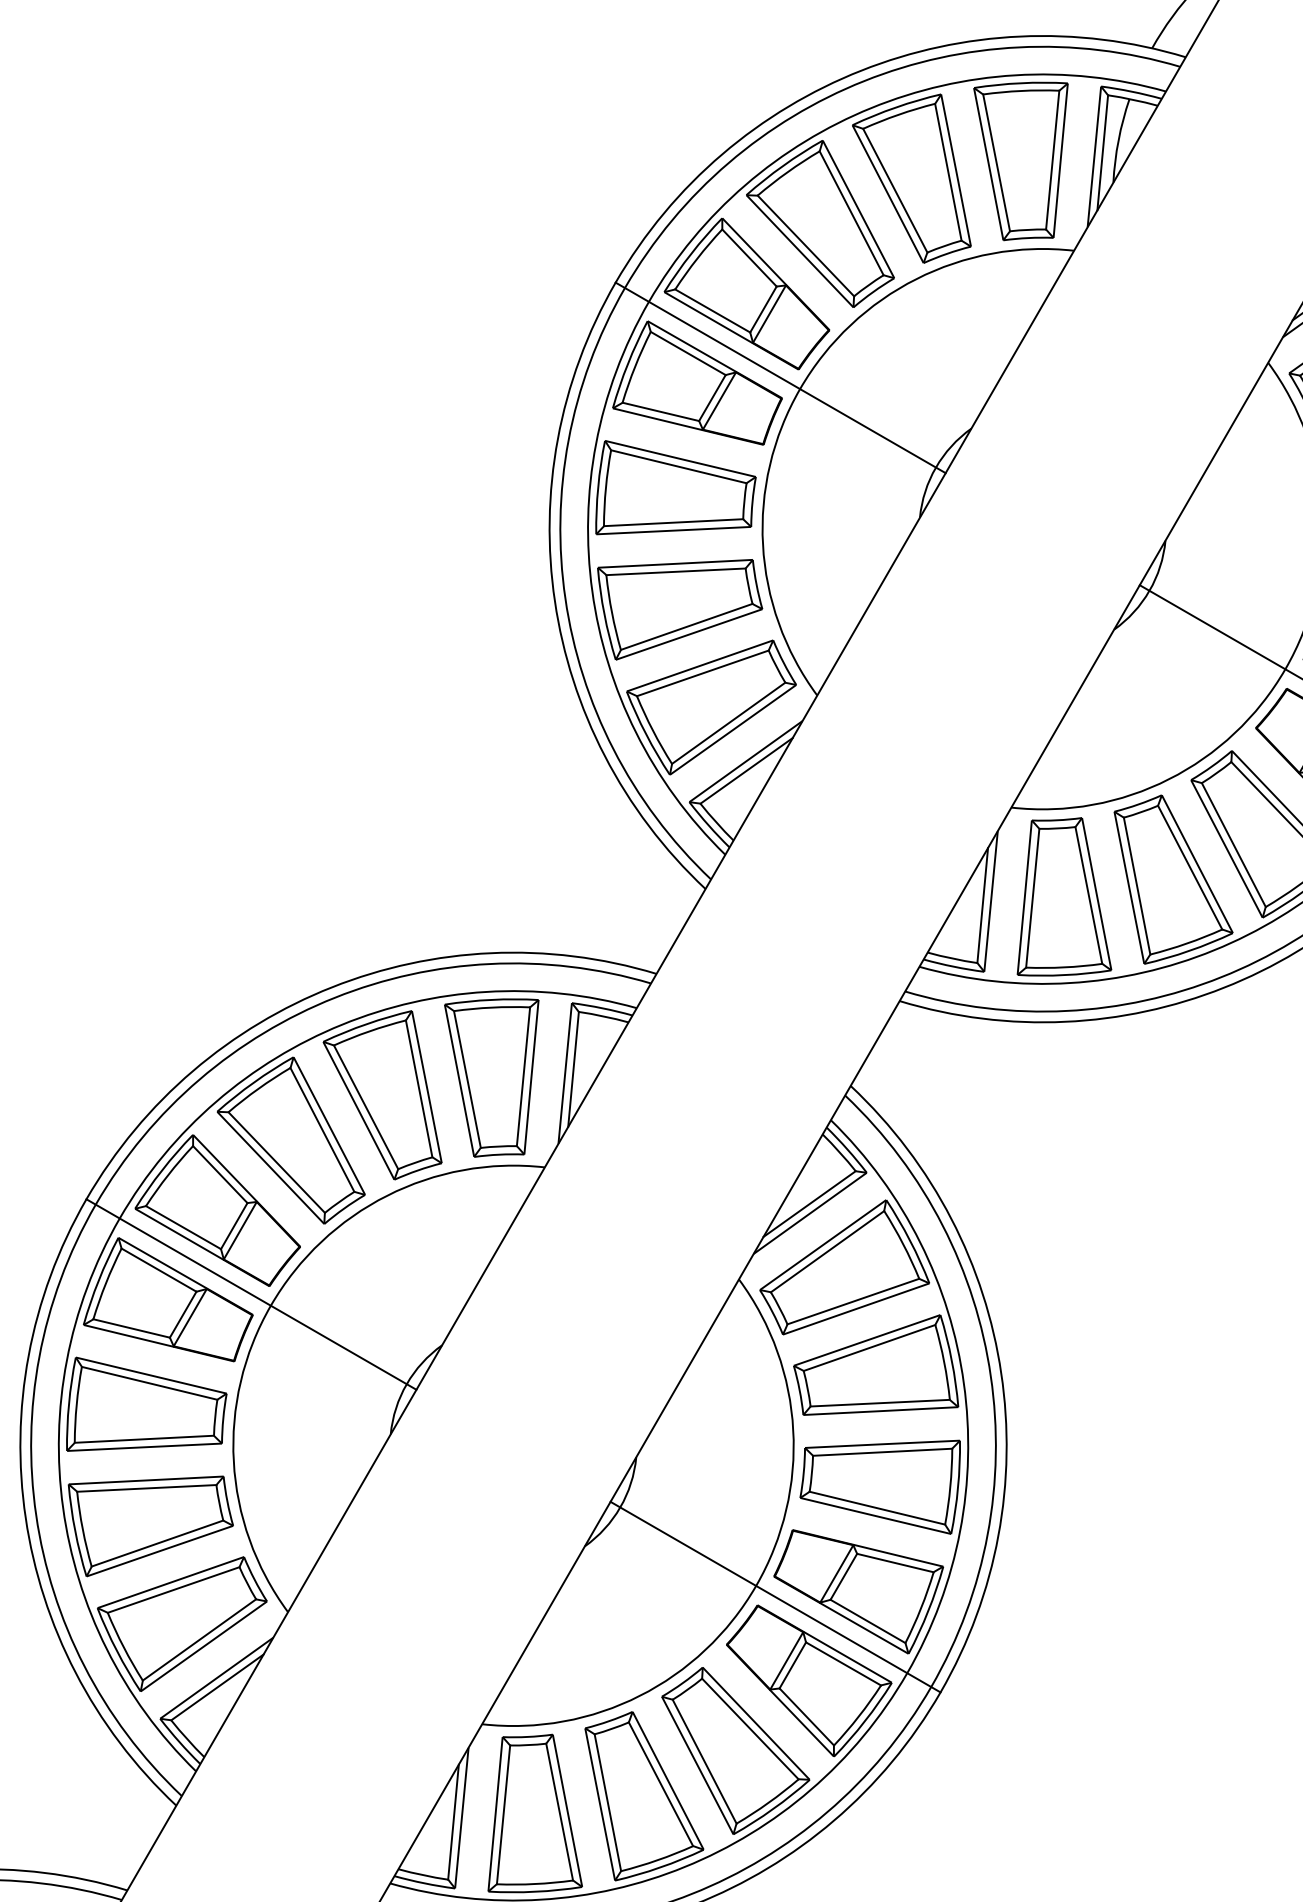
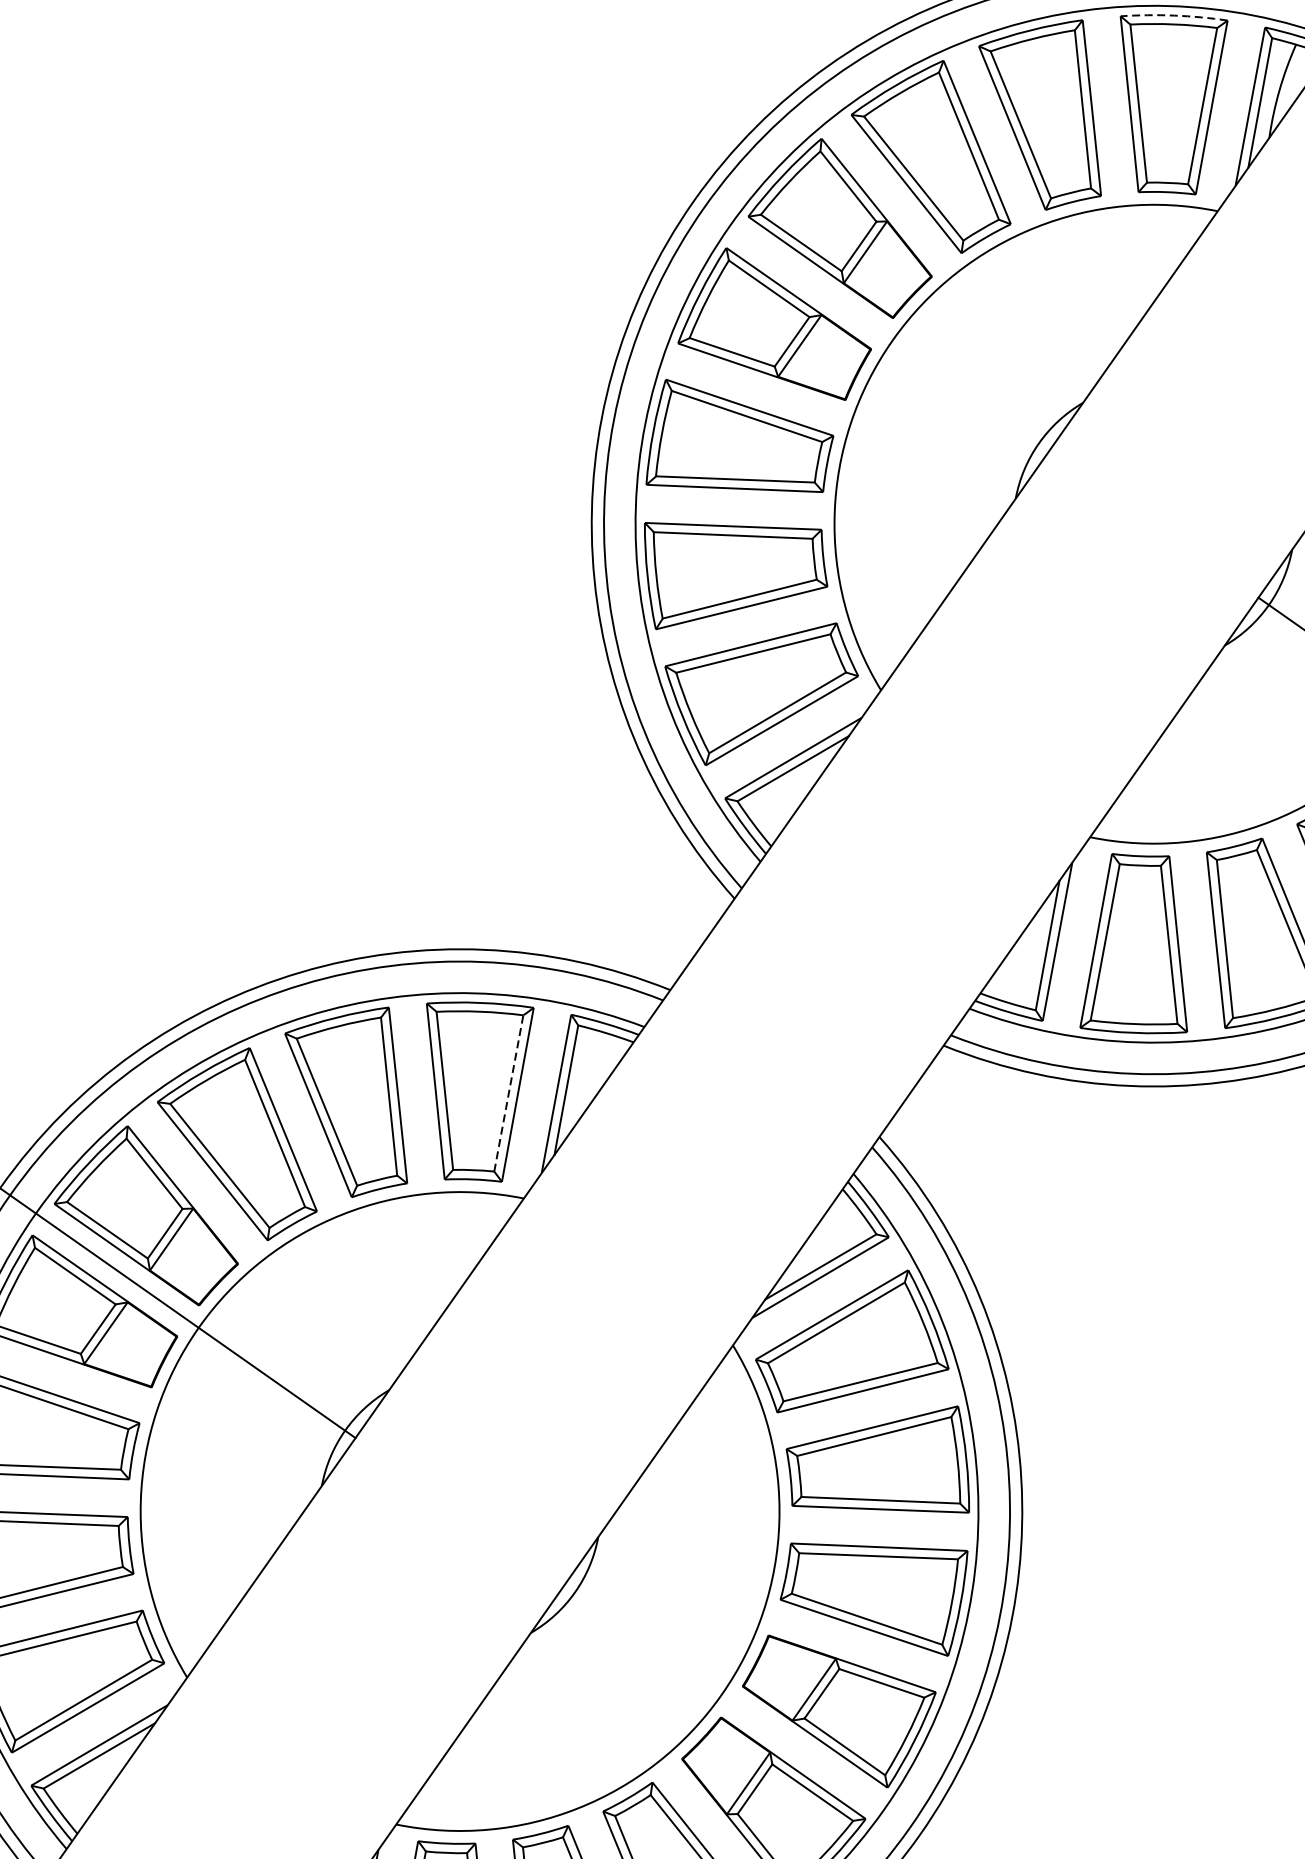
arc: (1020, 83) -> (1173, 15), solid -> dashed
line: (780, 377) -> (871, 325), removed
line: (523, 1076) -> (508, 1093), solid -> dashed
line: (775, 1596) -> (742, 1709), removed

